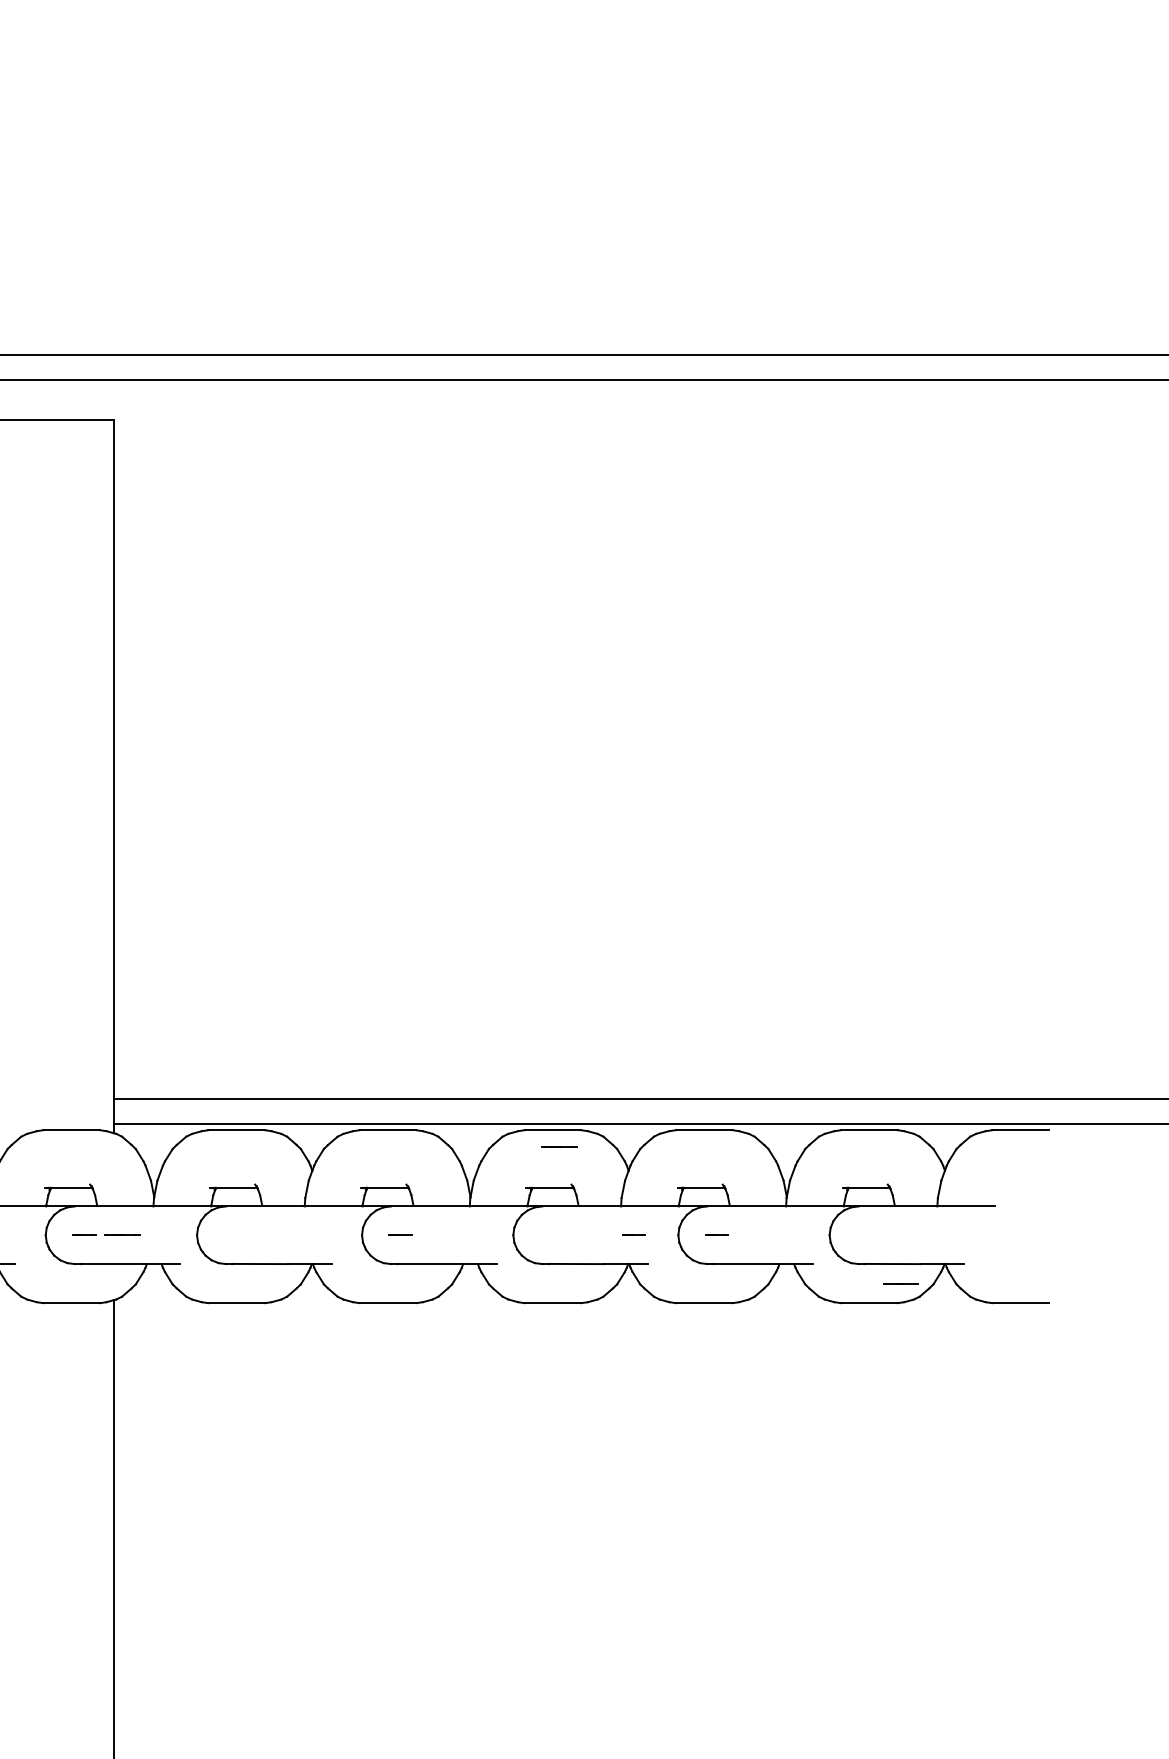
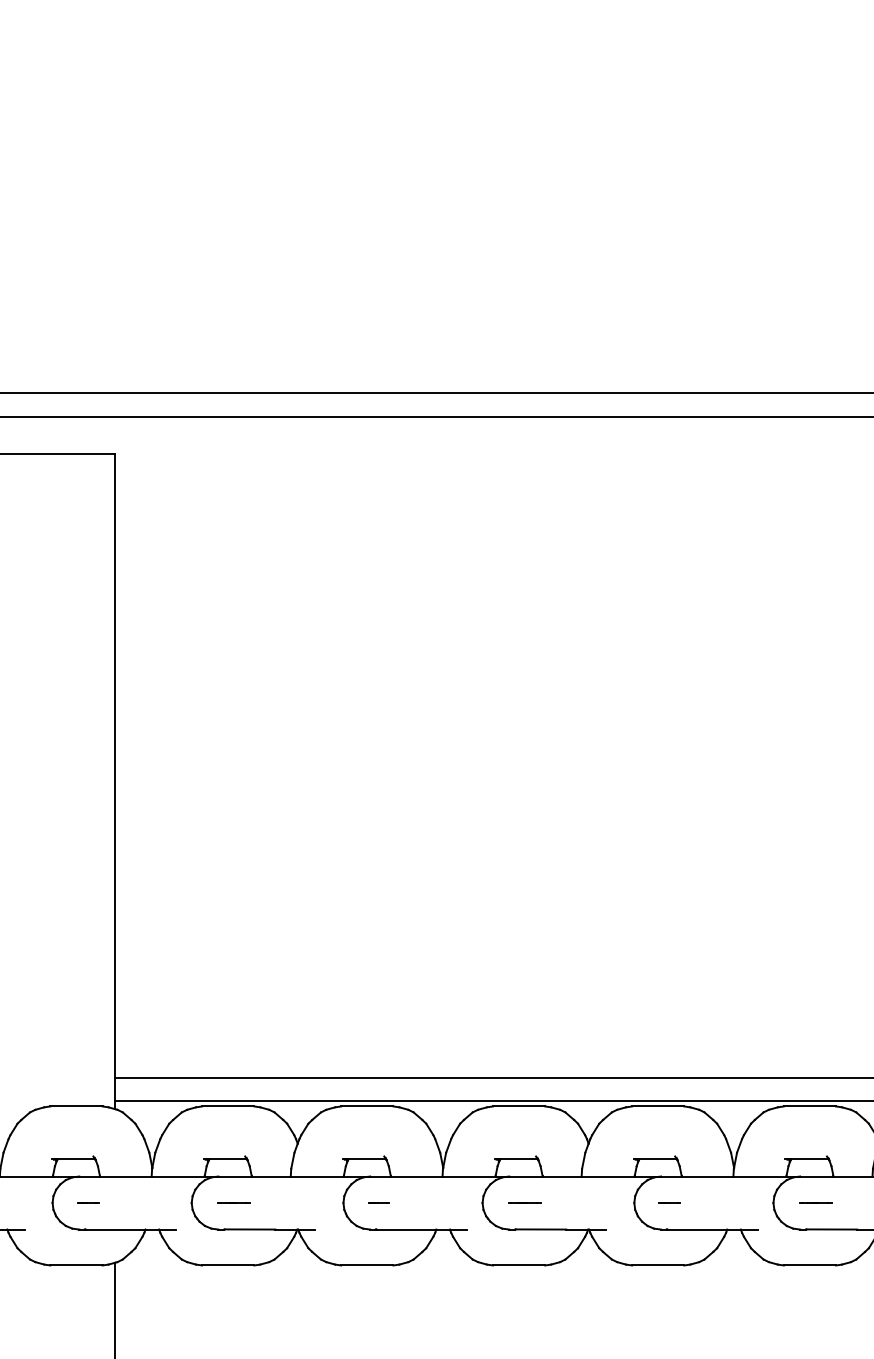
line: (559, 1146) -> (525, 1202), moved
line: (122, 1234) -> (234, 1202), moved
line: (633, 1234) -> (593, 1202), removed
line: (900, 1283) -> (815, 1202), moved

